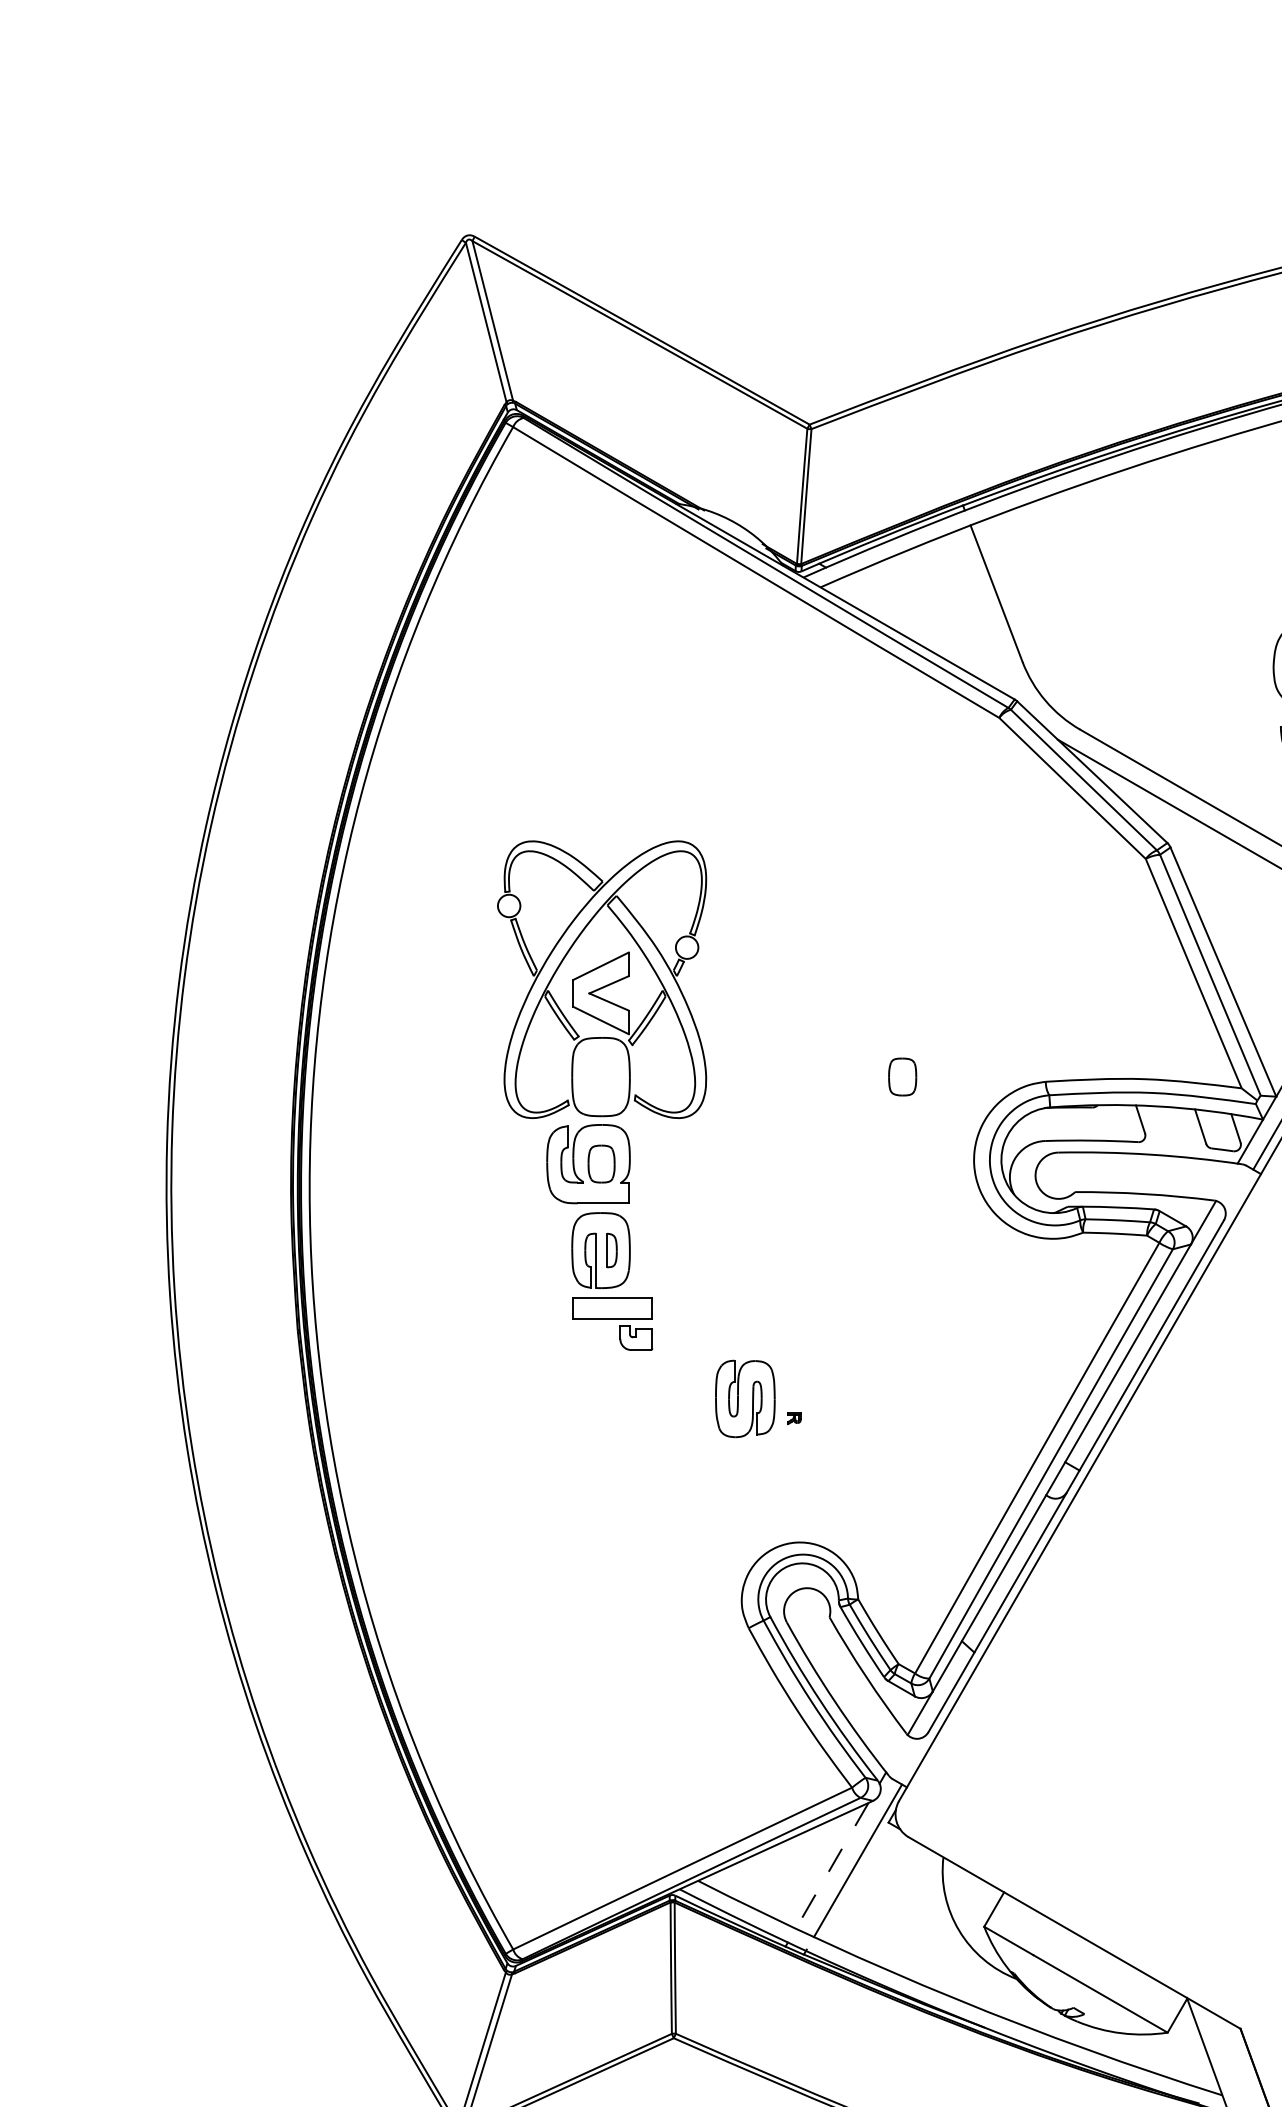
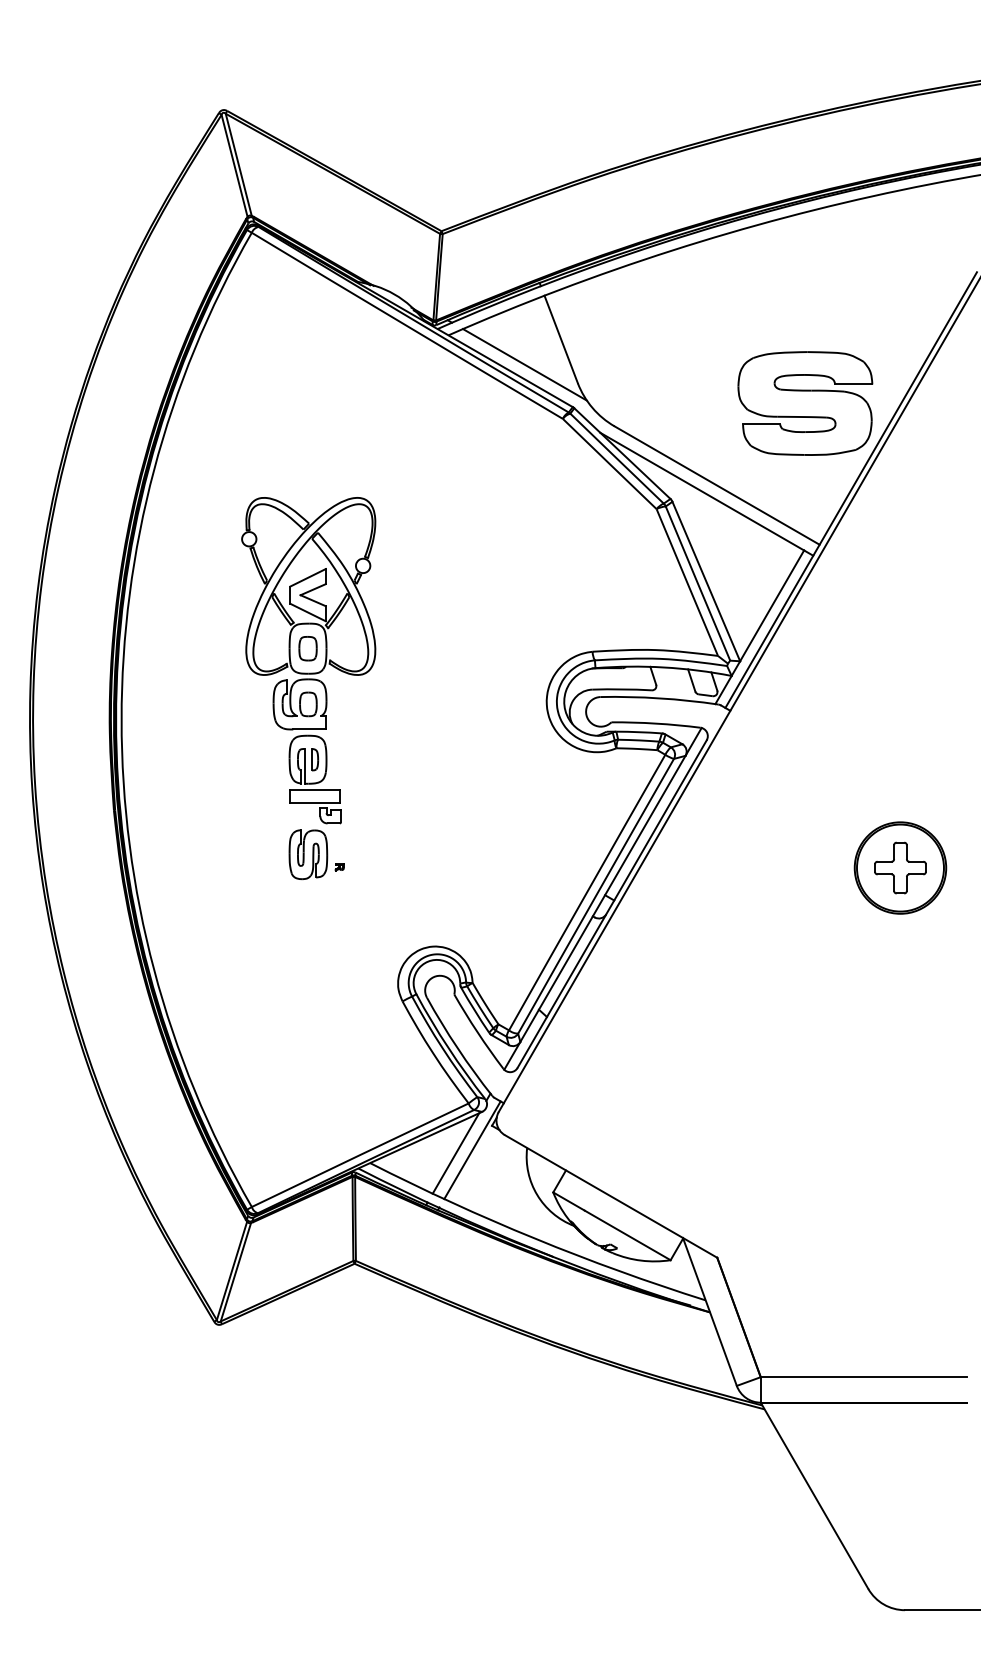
line: (939, 632) -> (524, 364), added
part: (901, 1076) -> (307, 648), moved
part: (758, 1398) -> (316, 854), moved
line: (831, 1865) -> (455, 1153), dashed -> solid

